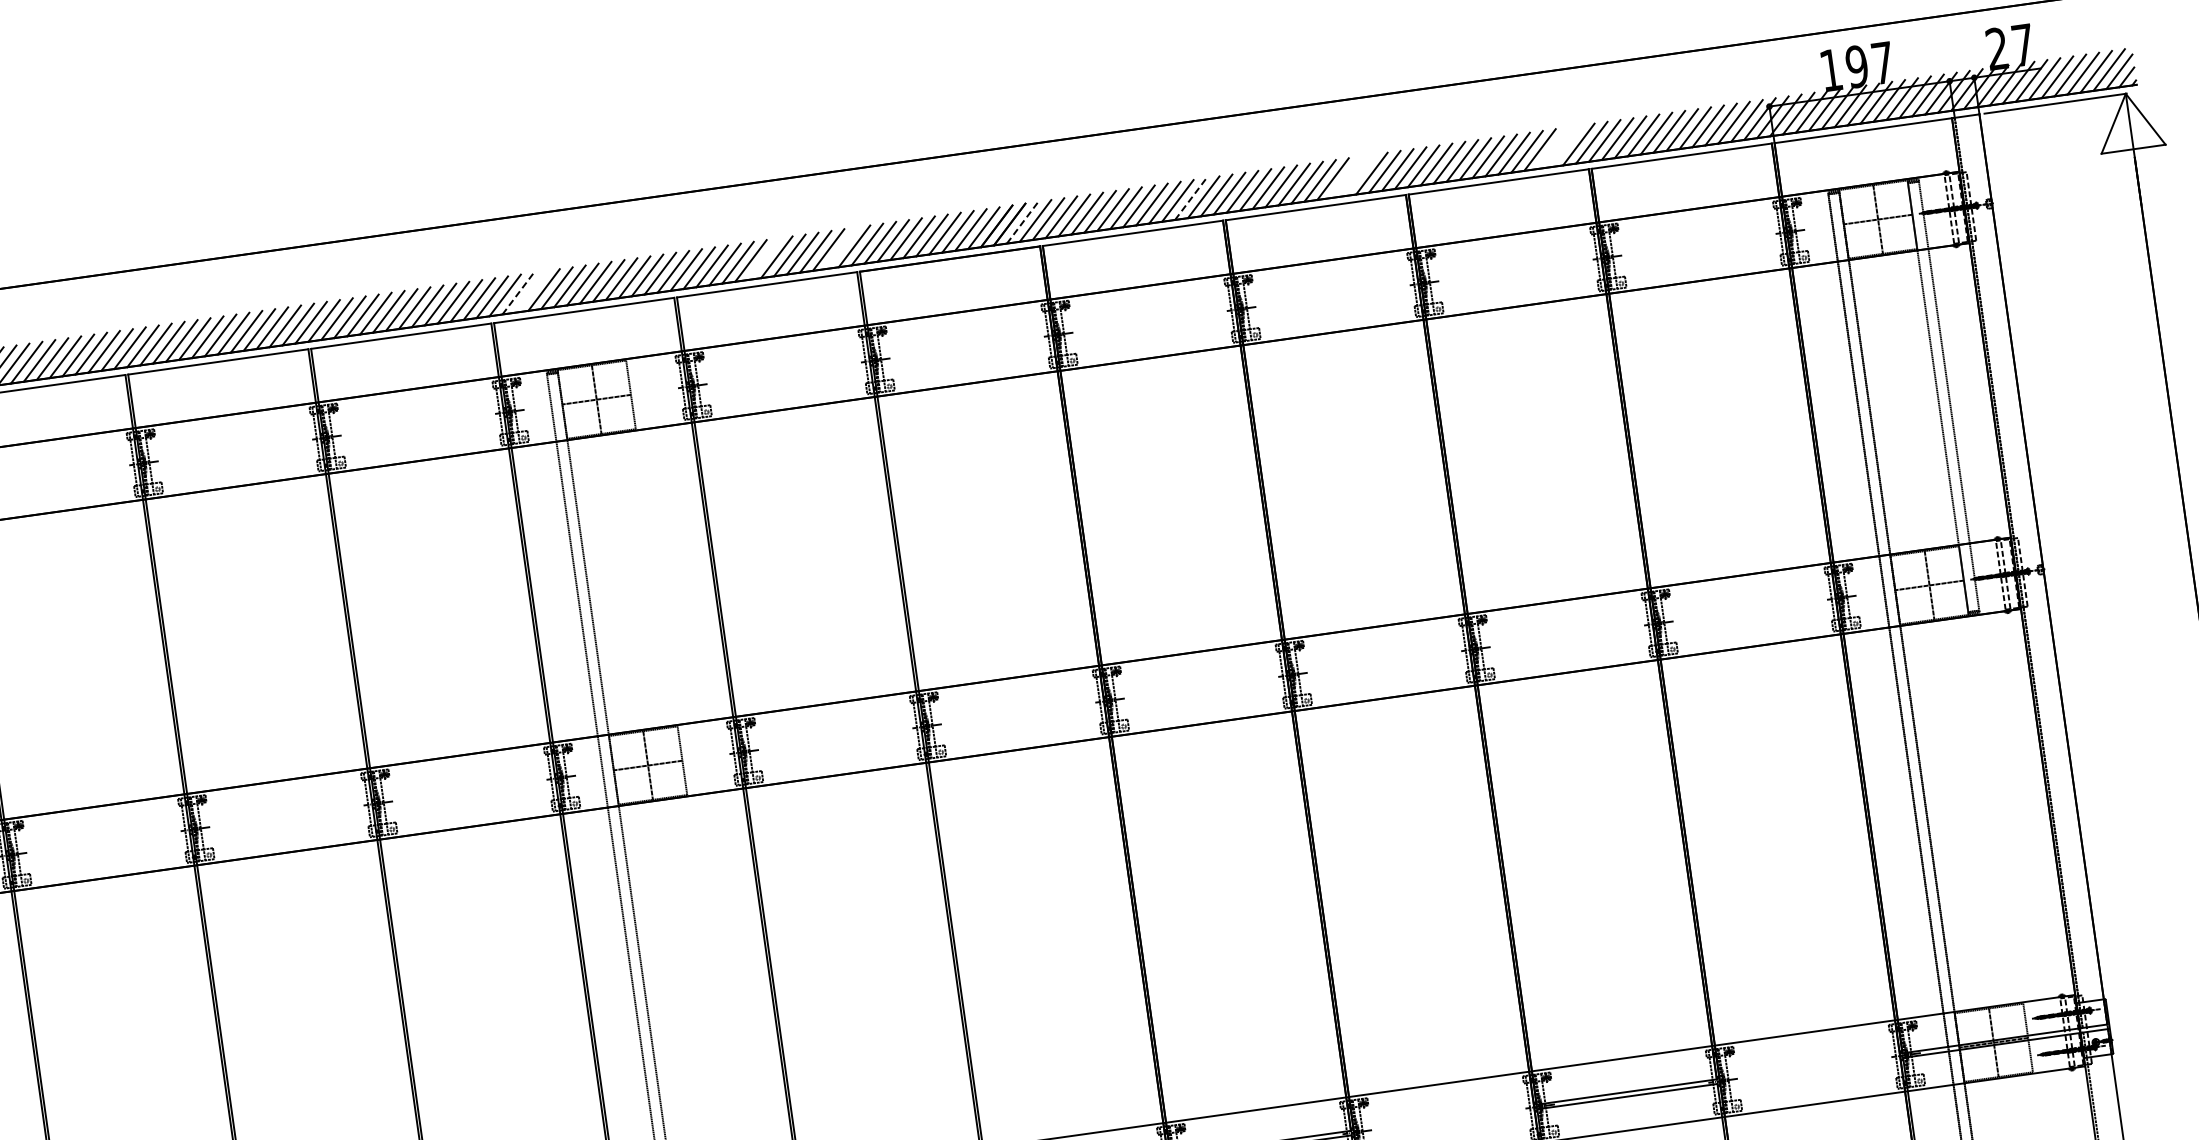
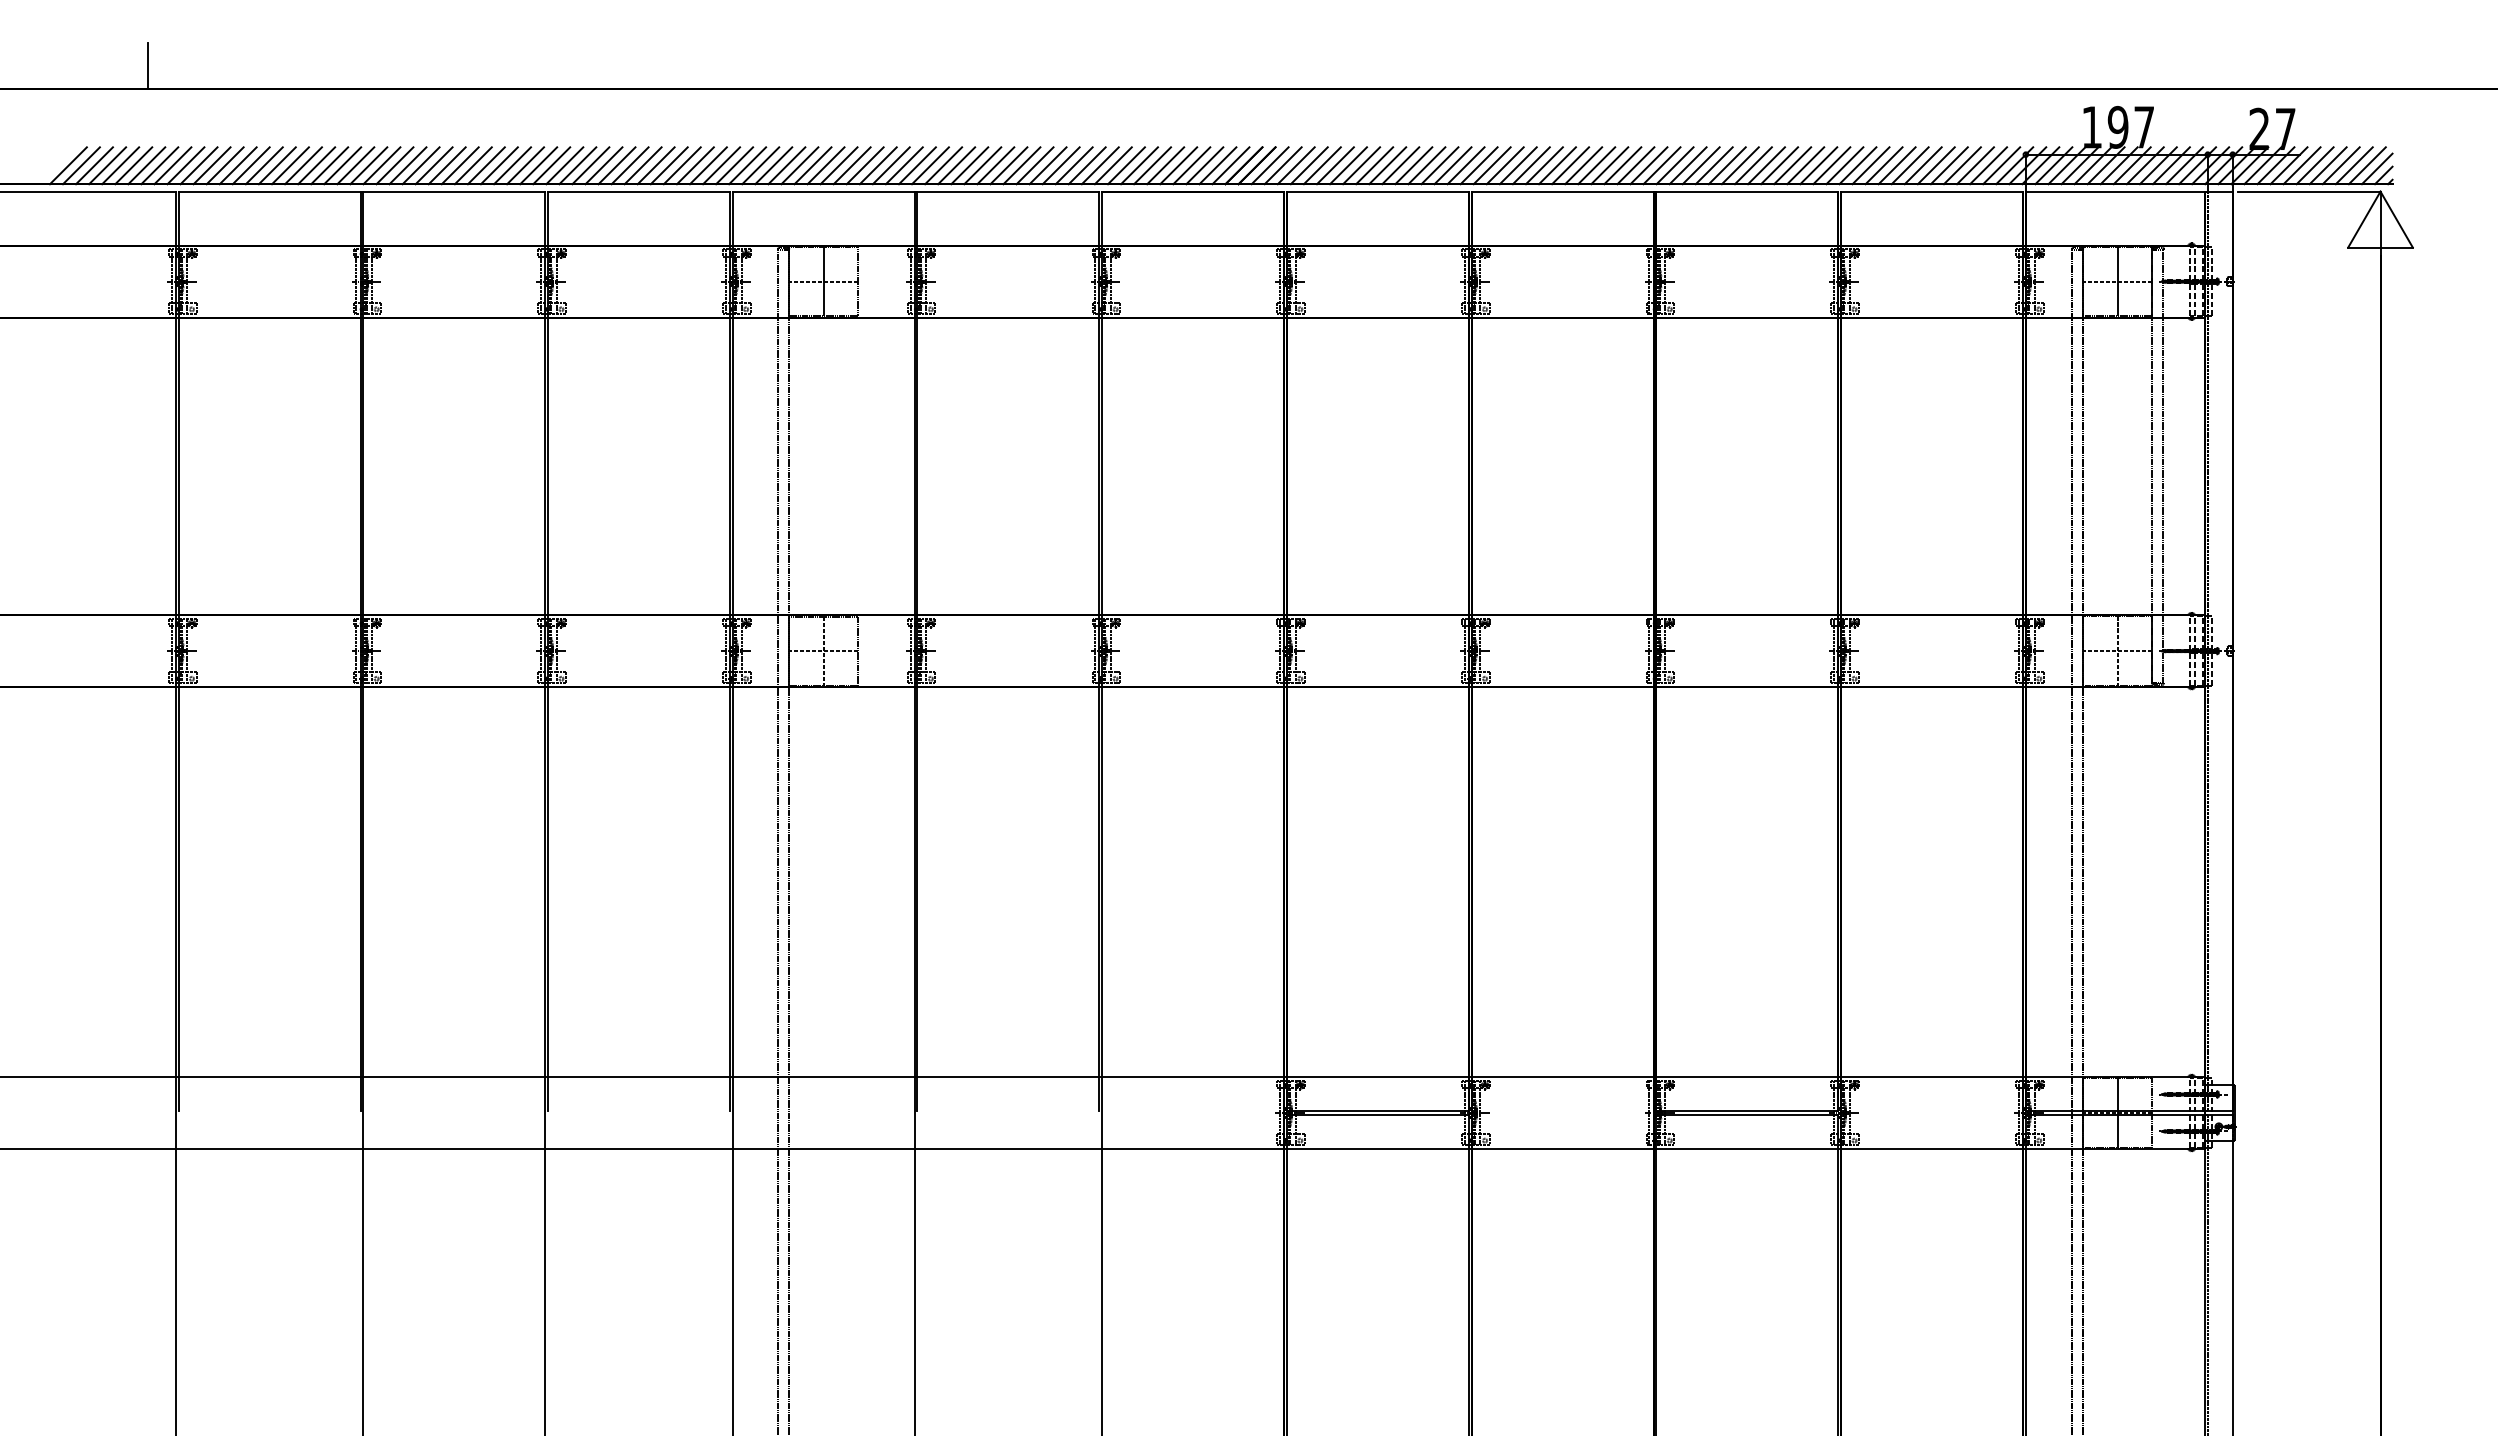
line: (1565, 146) -> (1818, 165), added
line: (1552, 147) -> (1805, 165), added
line: (1358, 175) -> (1609, 165), added
line: (1345, 177) -> (1596, 165), added
line: (1191, 198) -> (1440, 165), dashed -> solid
line: (1022, 222) -> (1270, 165), dashed -> solid
line: (840, 248) -> (1086, 165), added
line: (763, 258) -> (1008, 165), added
line: (530, 291) -> (773, 165), added
line: (518, 293) -> (761, 165), dashed -> solid

